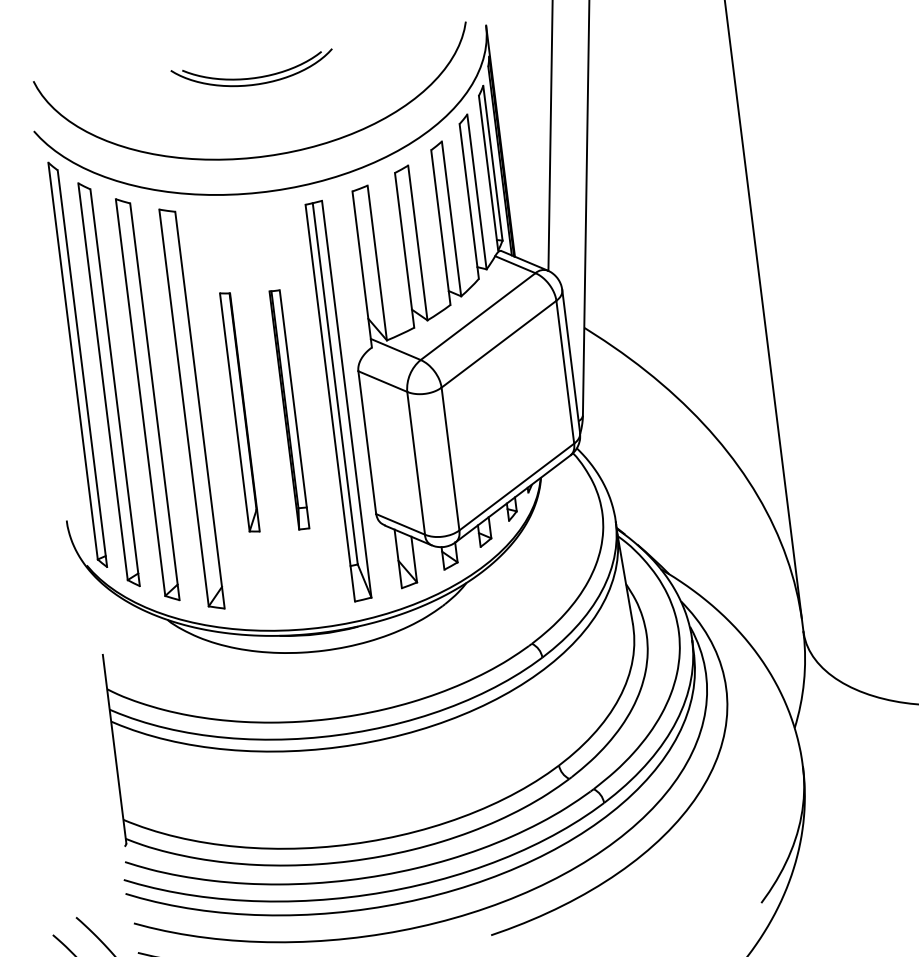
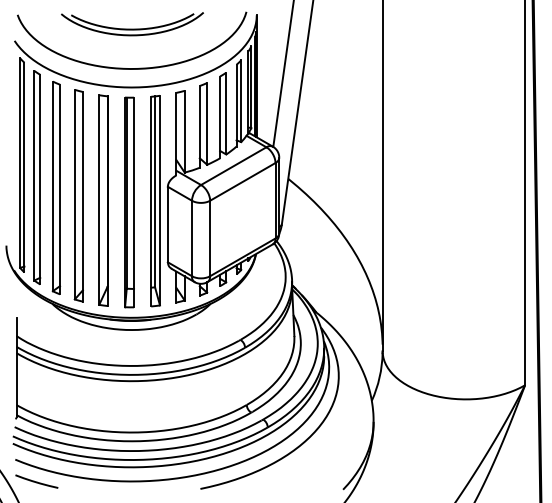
part: (253, 72) -> (132, 24), size x1.67
part: (289, 409) -> (129, 202), size x1.67
part: (239, 412) -> (103, 200), size x1.67

